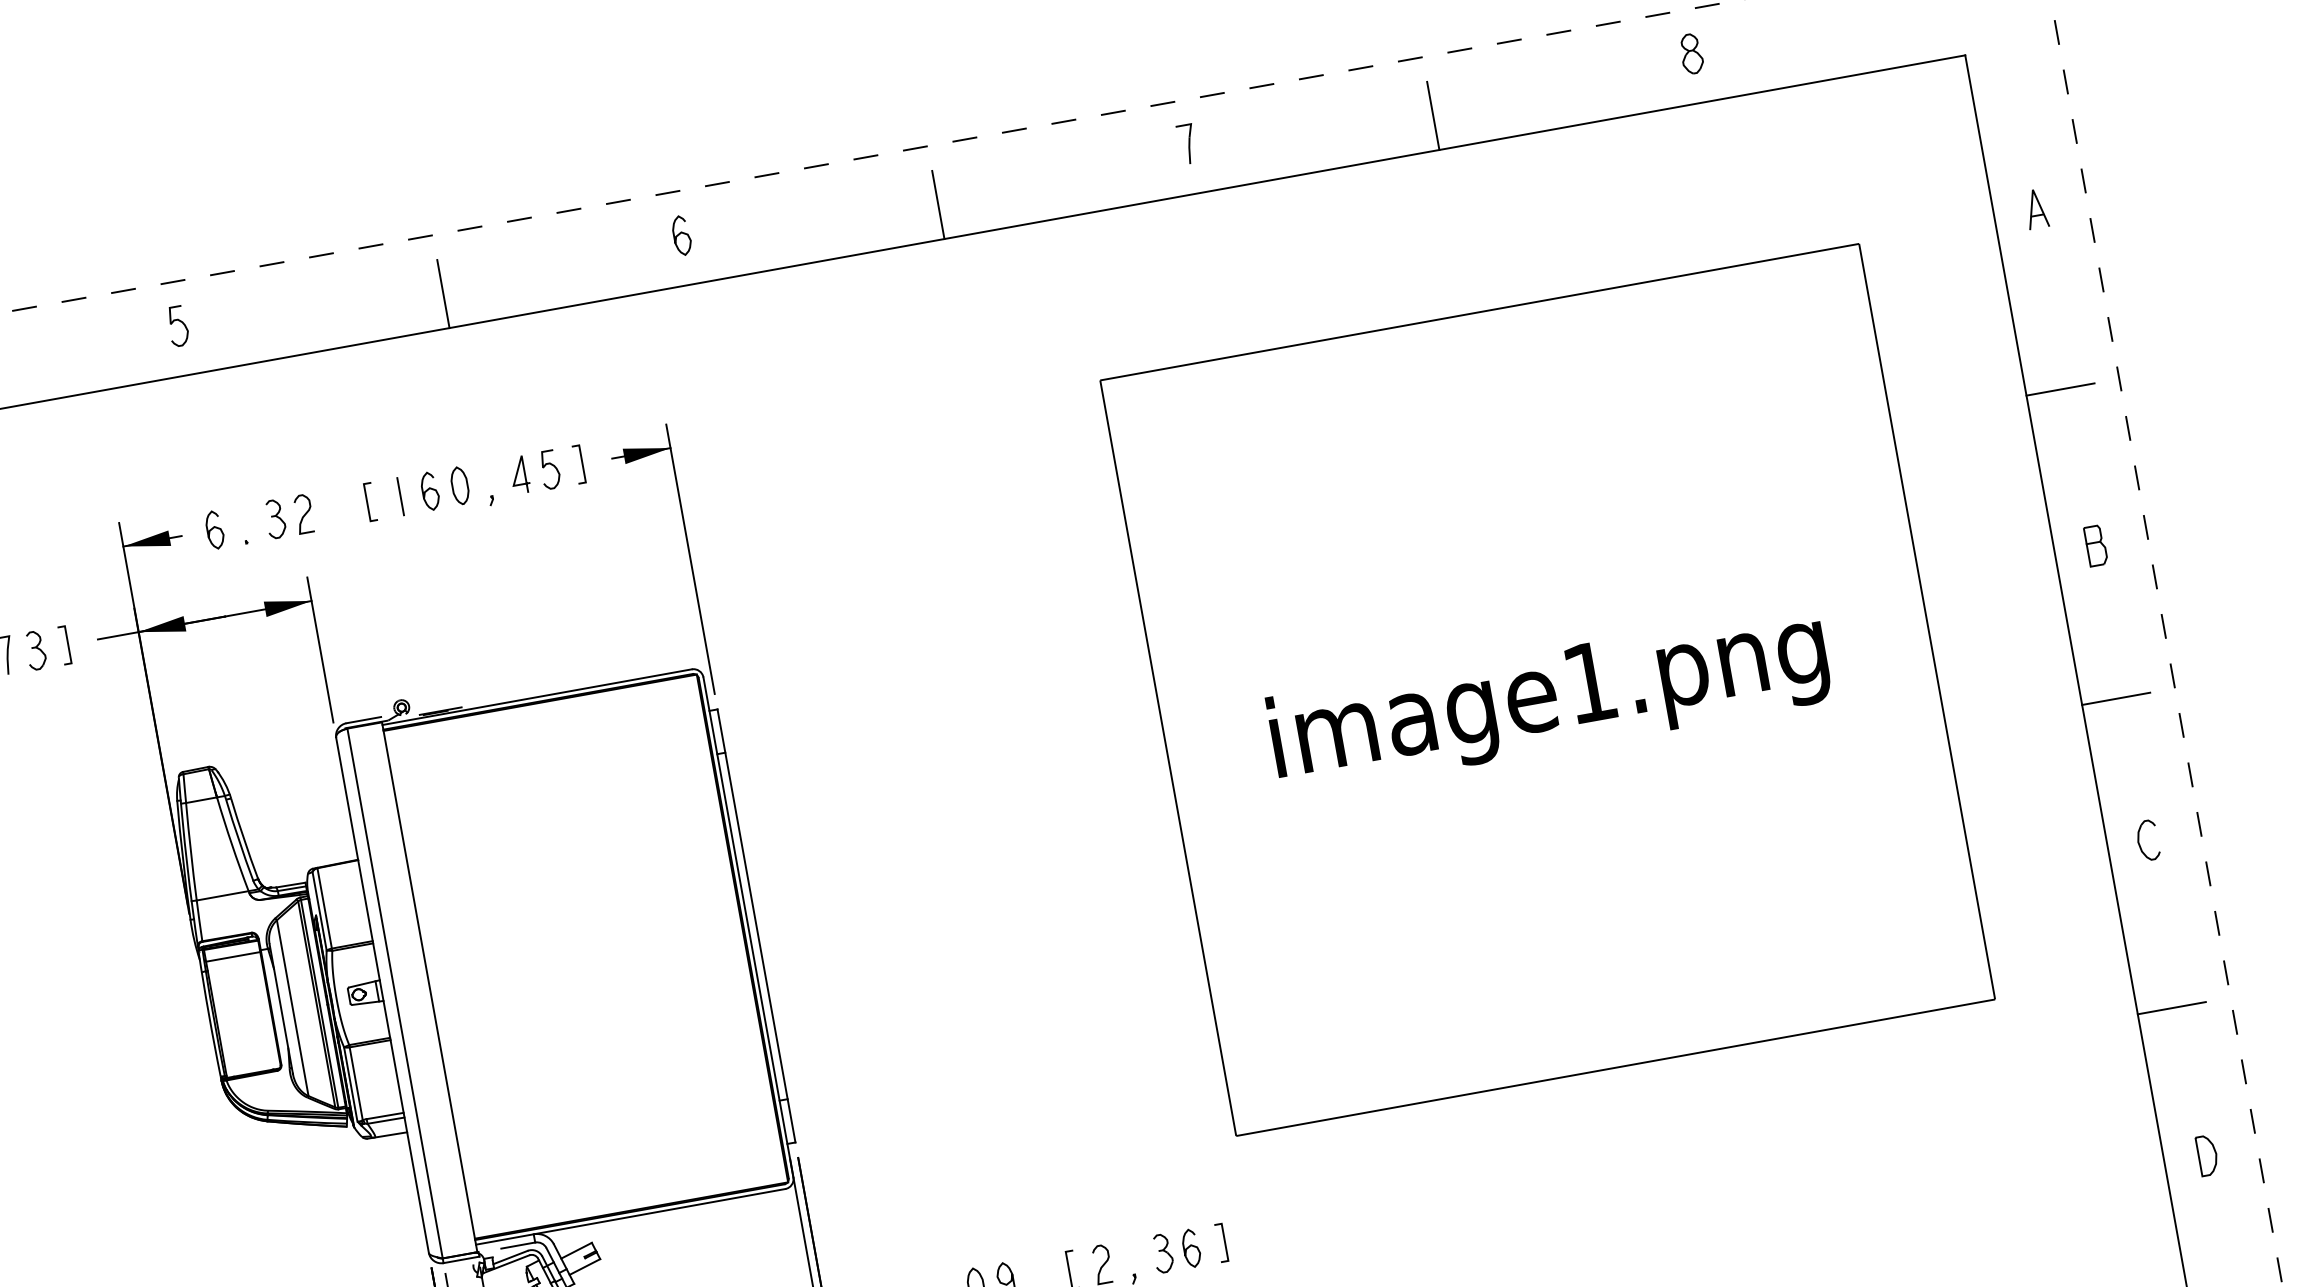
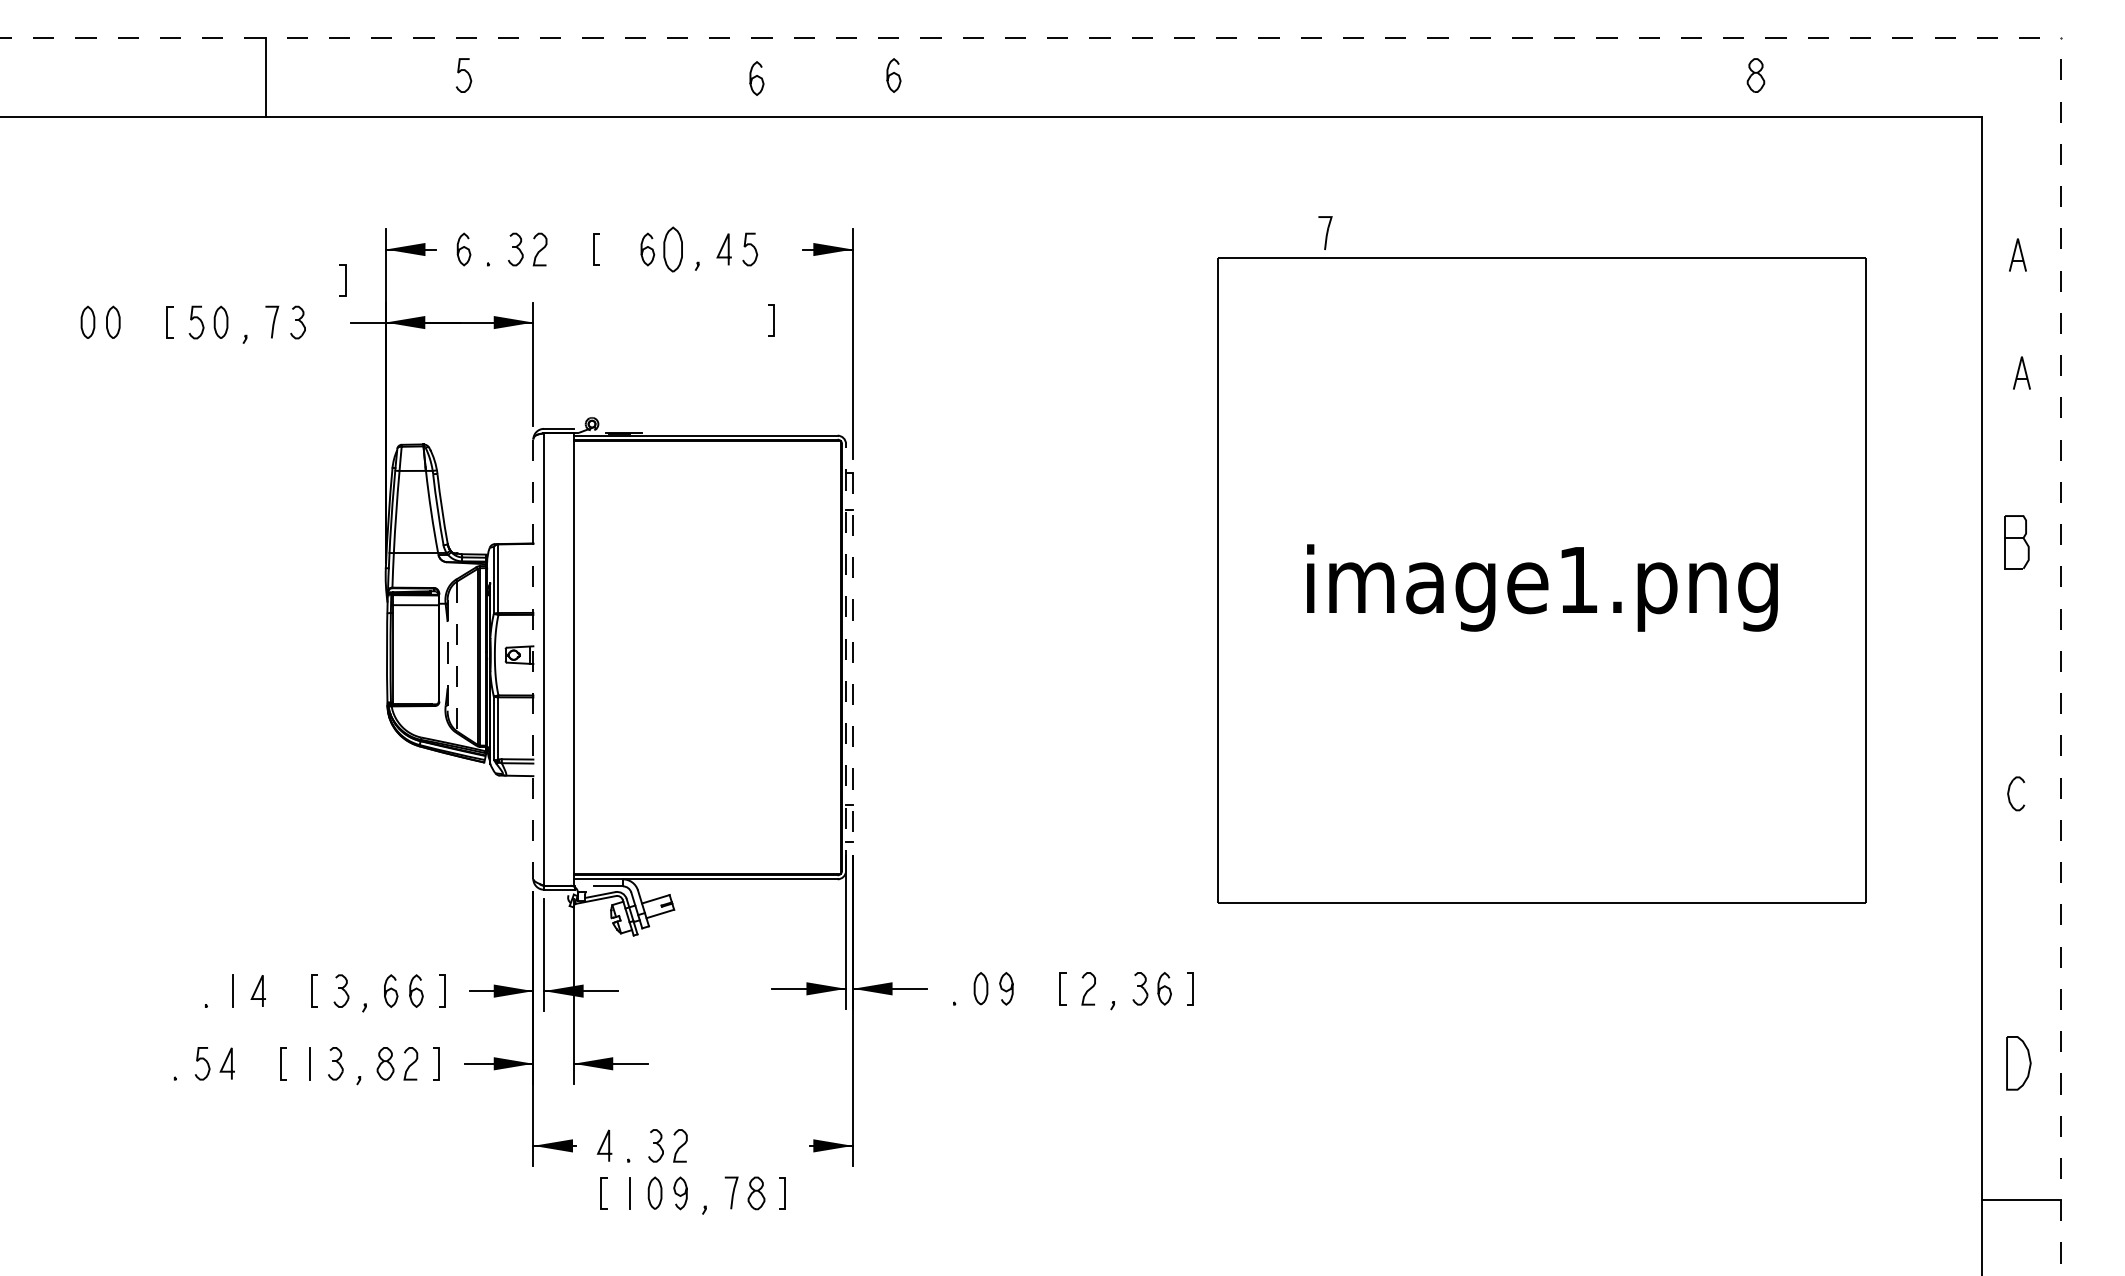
line: (1433, 116) -> (1533, 88), removed
part: (1187, 143) -> (1325, 232), moved
line: (938, 205) -> (1110, 88), removed
curve: (521, 266) -> (756, 77), added
line: (443, 294) -> (688, 88), removed
part: (2065, 345) -> (2021, 372), added
line: (2060, 388) -> (2011, 407), removed
line: (582, 463) -> (773, 320), moved
part: (460, 484) -> (673, 248), size x1.4
line: (400, 496) -> (622, 249), removed
part: (2096, 545) -> (2017, 542), size x1.6
line: (68, 644) -> (345, 280), moved
line: (2116, 698) -> (2011, 671), removed
line: (748, 926) -> (846, 656), solid -> dashed
line: (755, 926) -> (852, 657), solid -> dashed
line: (382, 995) -> (533, 659), solid -> dashed
line: (293, 1008) -> (457, 656), solid -> dashed
line: (2172, 1008) -> (2011, 936), removed
line: (281, 1009) -> (447, 655), solid -> dashed
part: (2207, 1154) -> (2018, 1062), size x1.6

